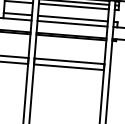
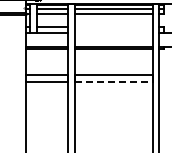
line: (72, 18) -> (113, 27), removed
line: (72, 24) -> (113, 33), removed
line: (69, 67) -> (114, 81), solid -> dashed

